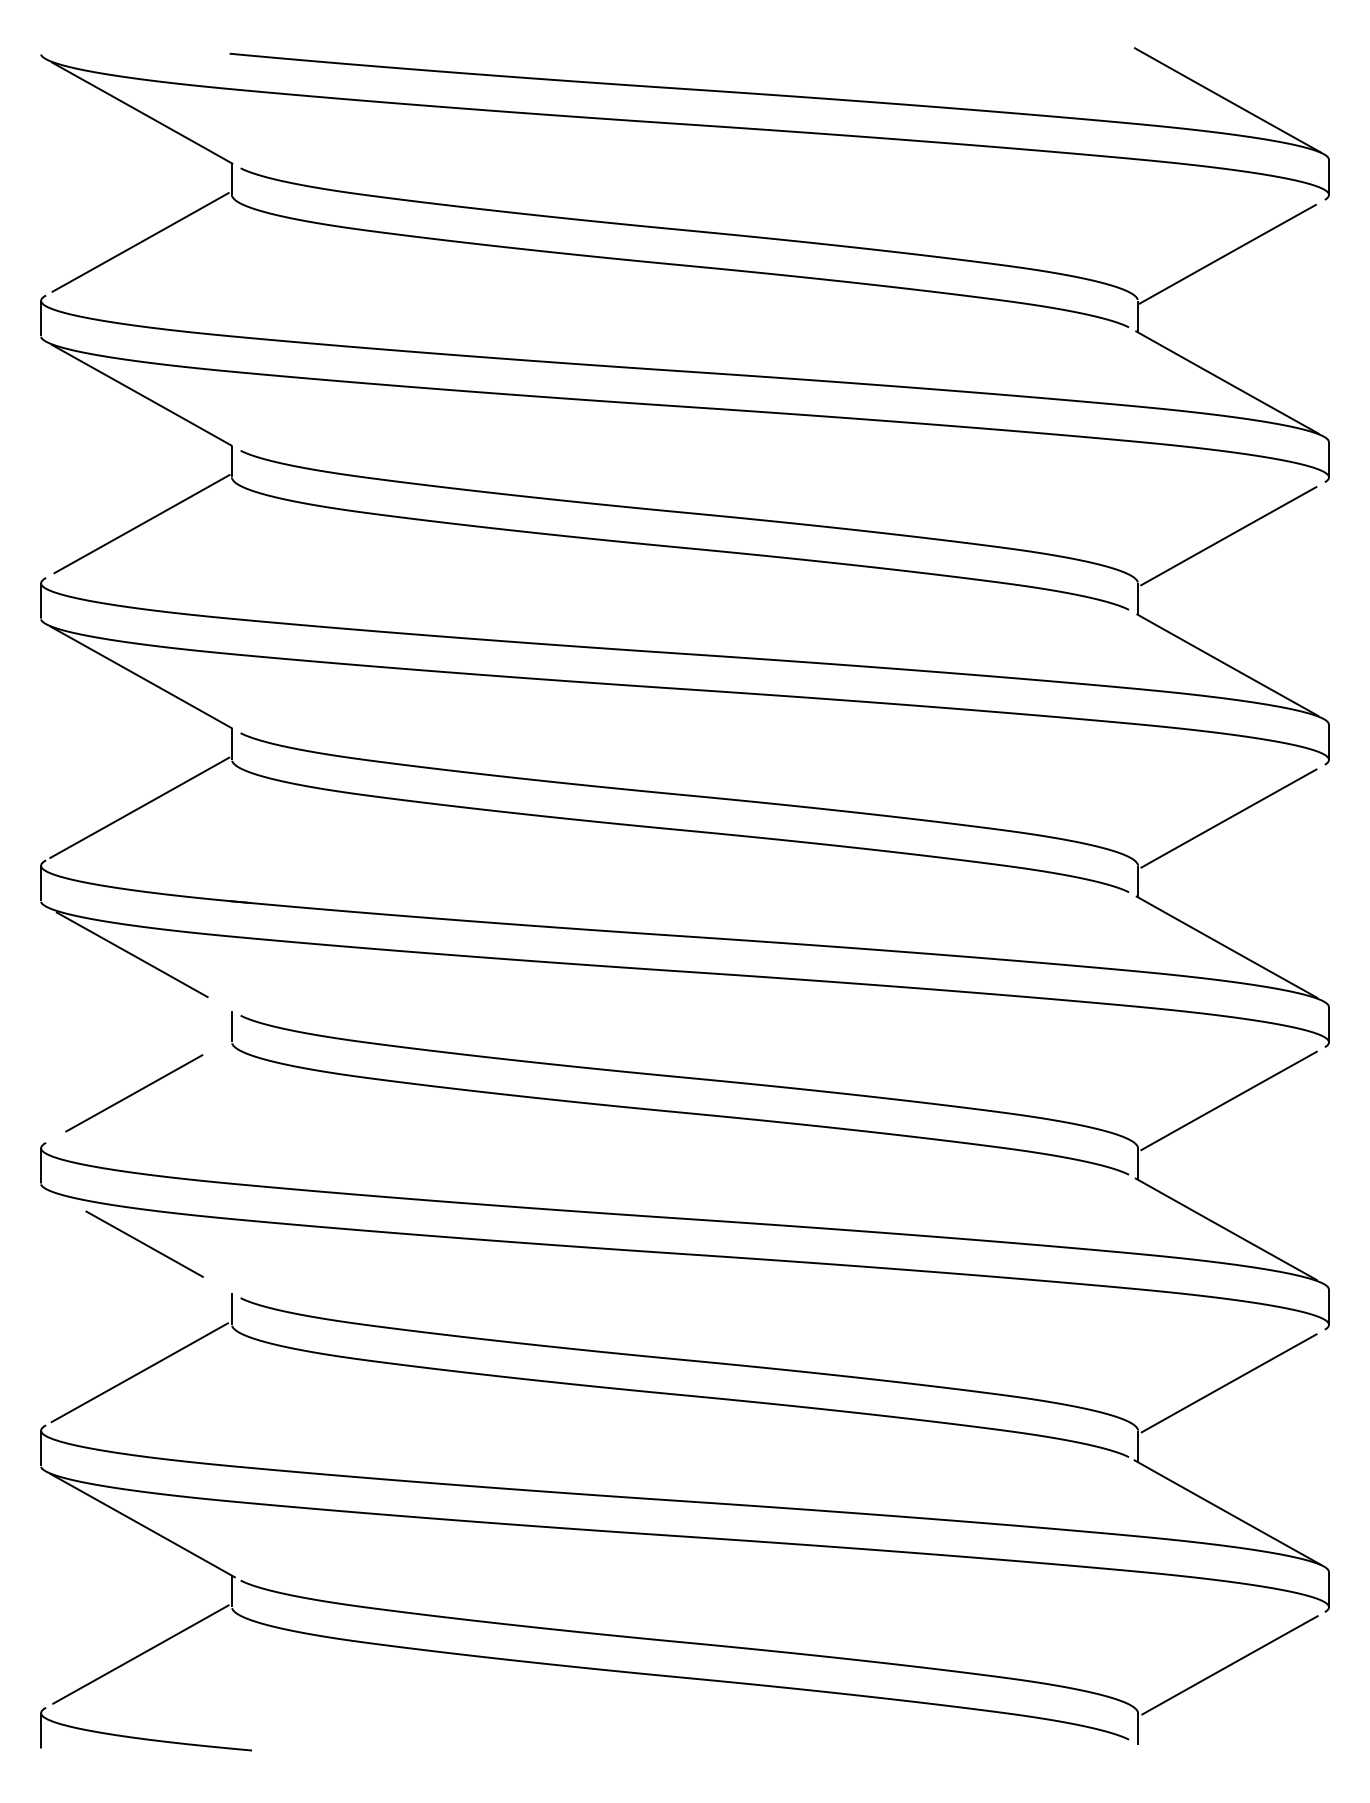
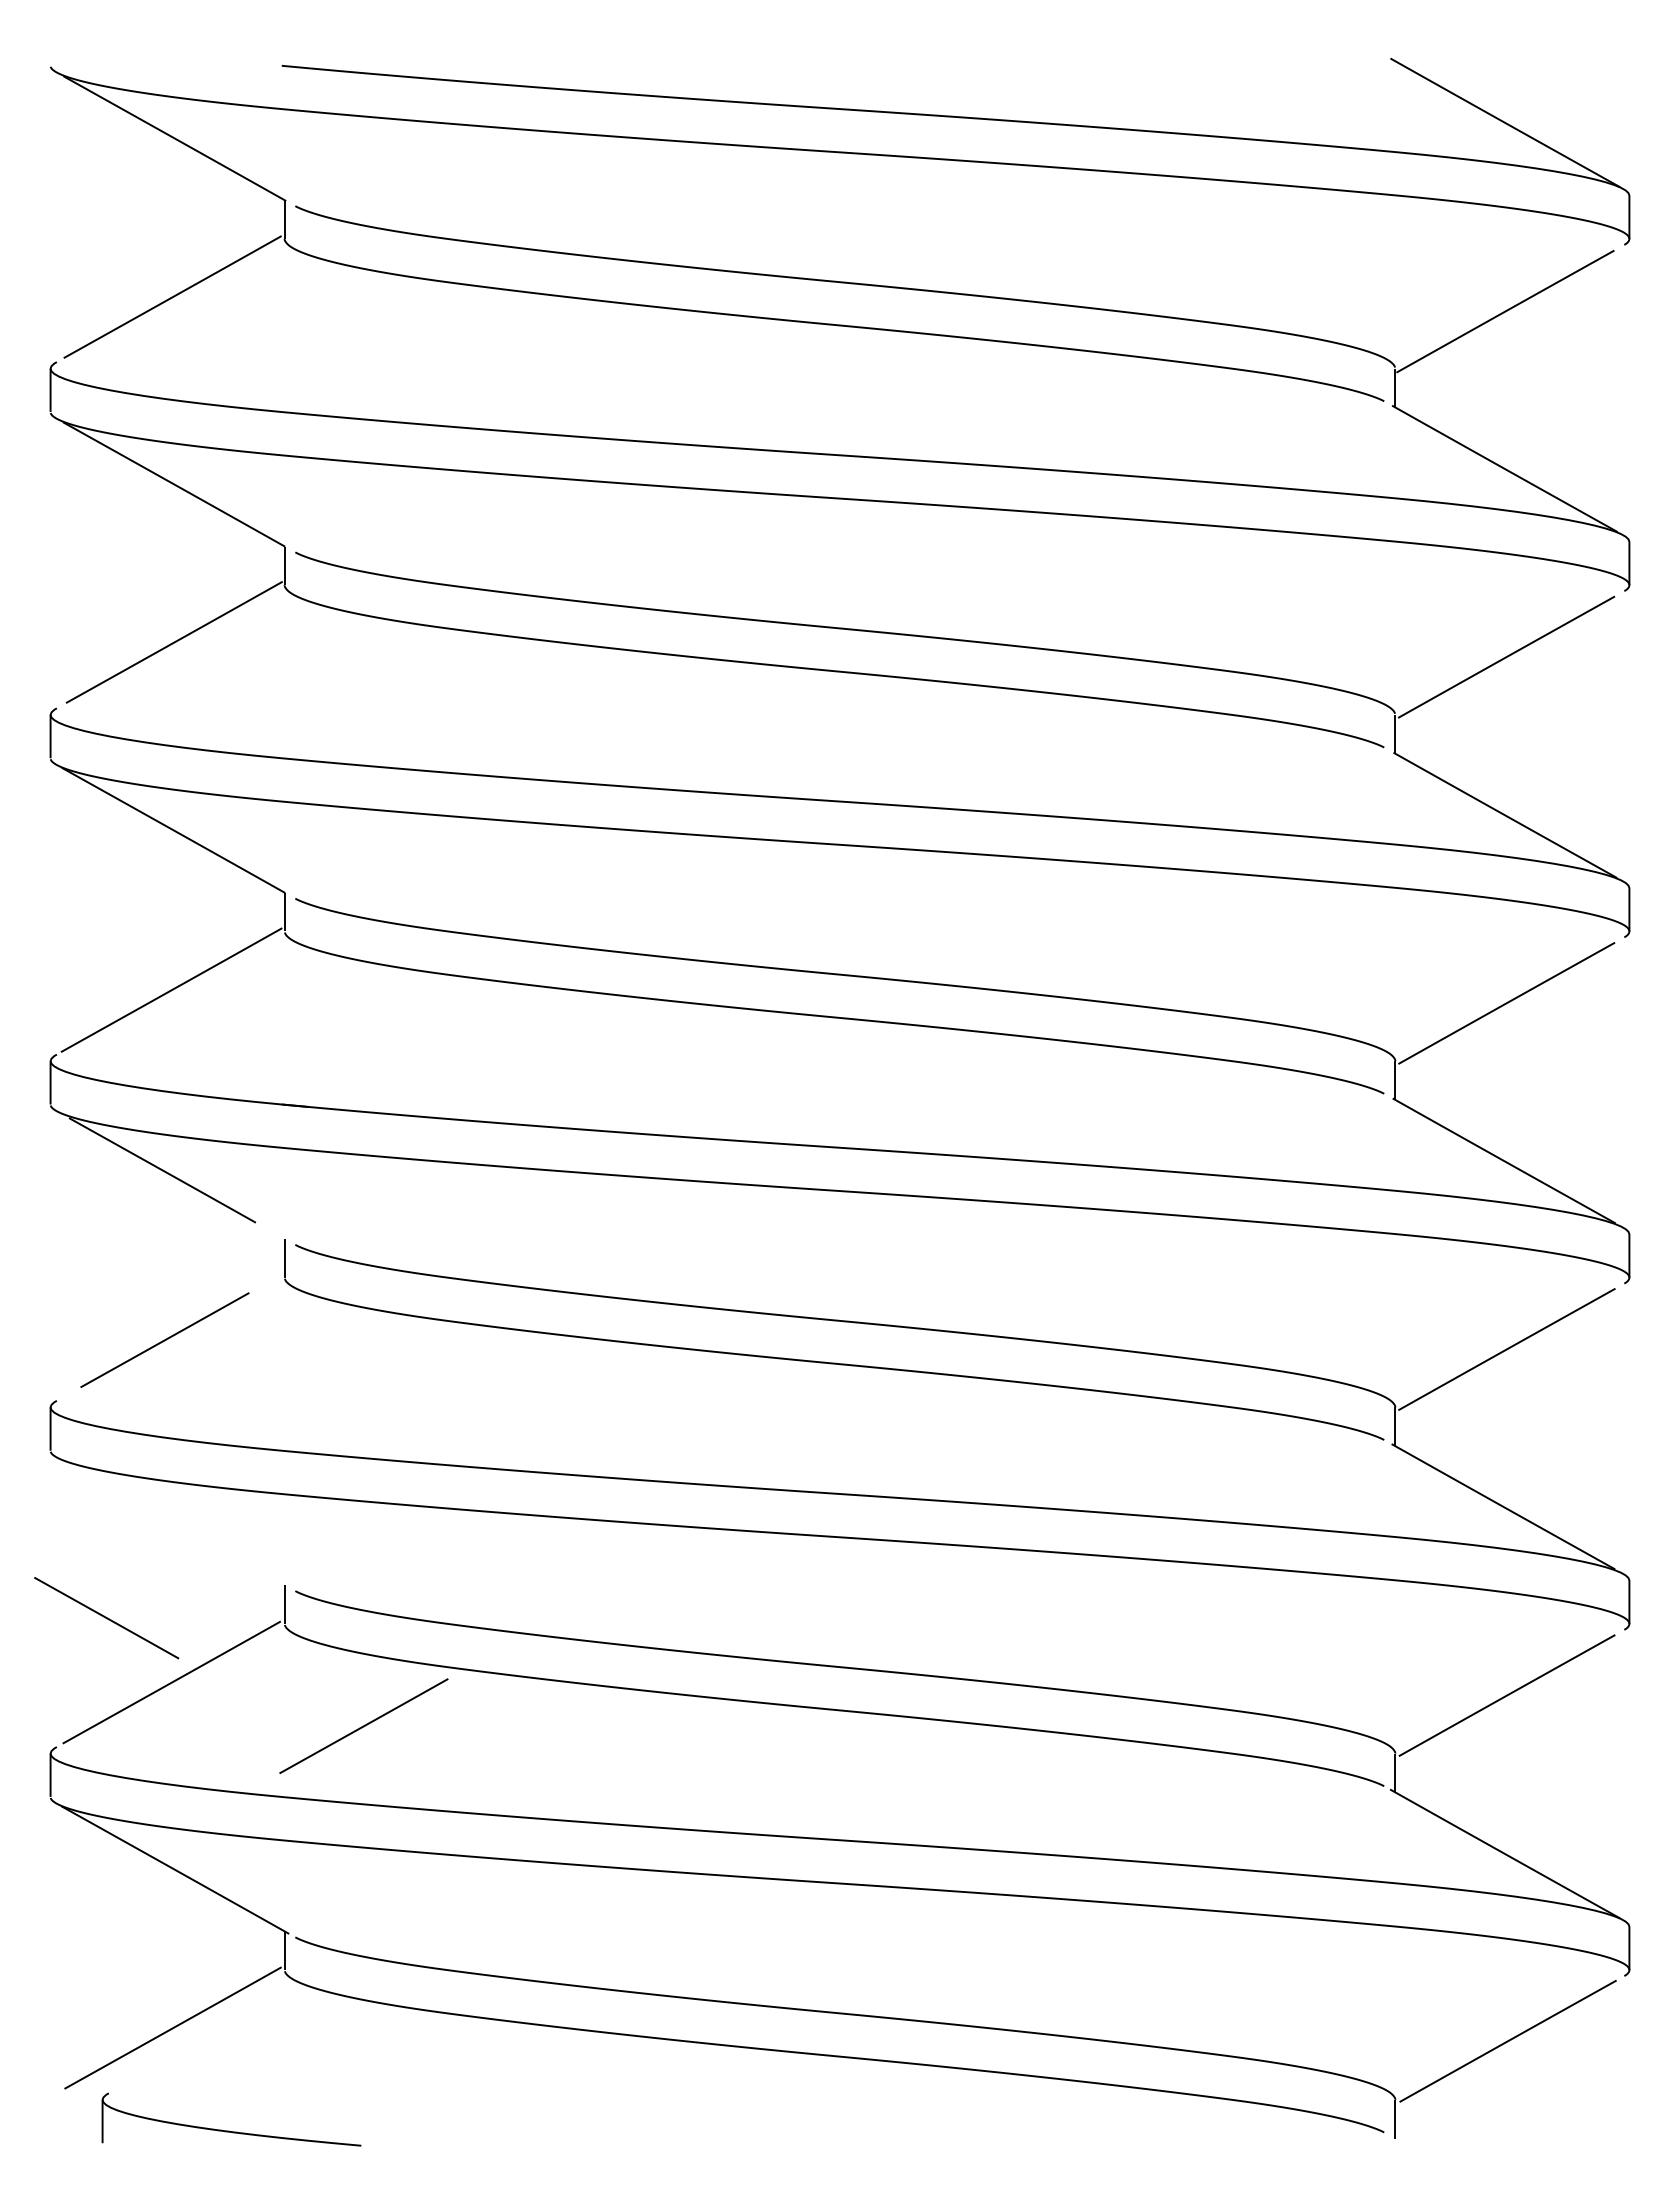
line: (144, 1244) -> (106, 1618), moved
line: (296, 1407) -> (363, 1725), added
part: (144, 1738) -> (229, 2130), moved

